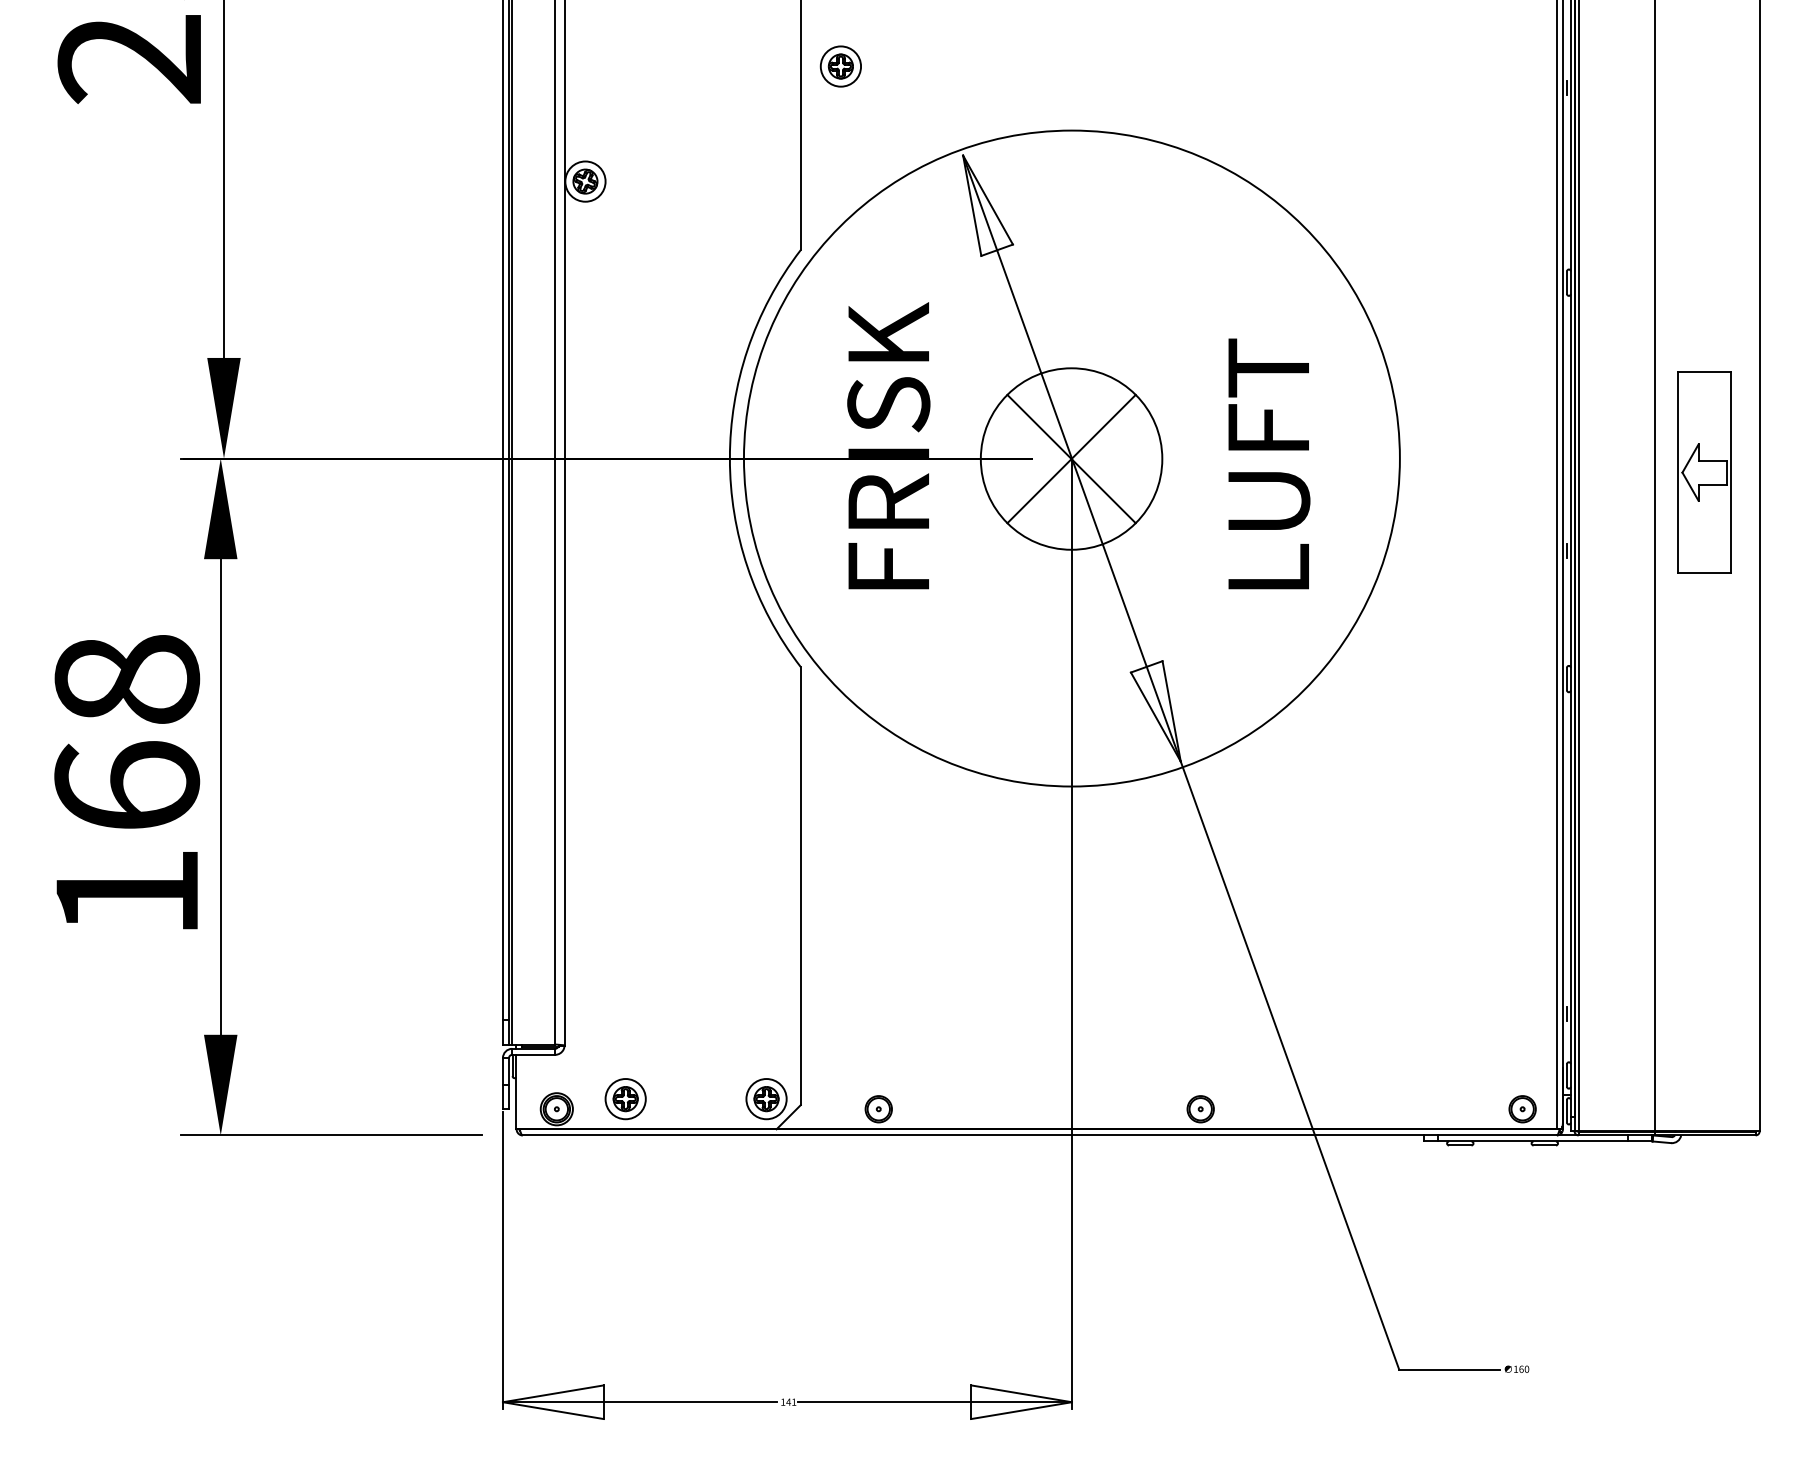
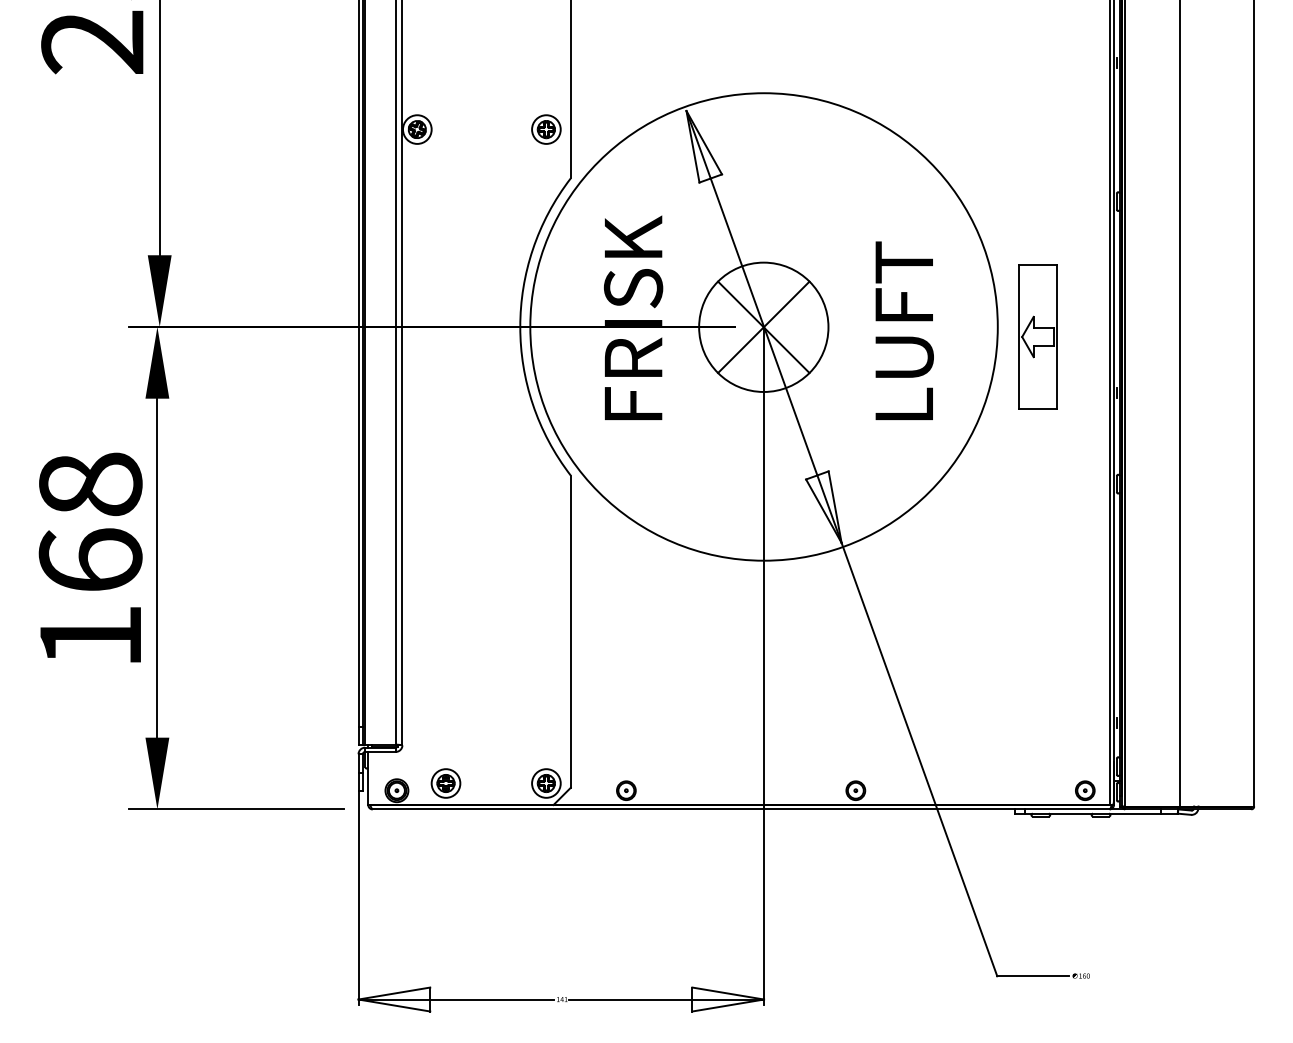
part: (841, 66) -> (546, 129), moved
part: (1703, 471) -> (1037, 336), moved

